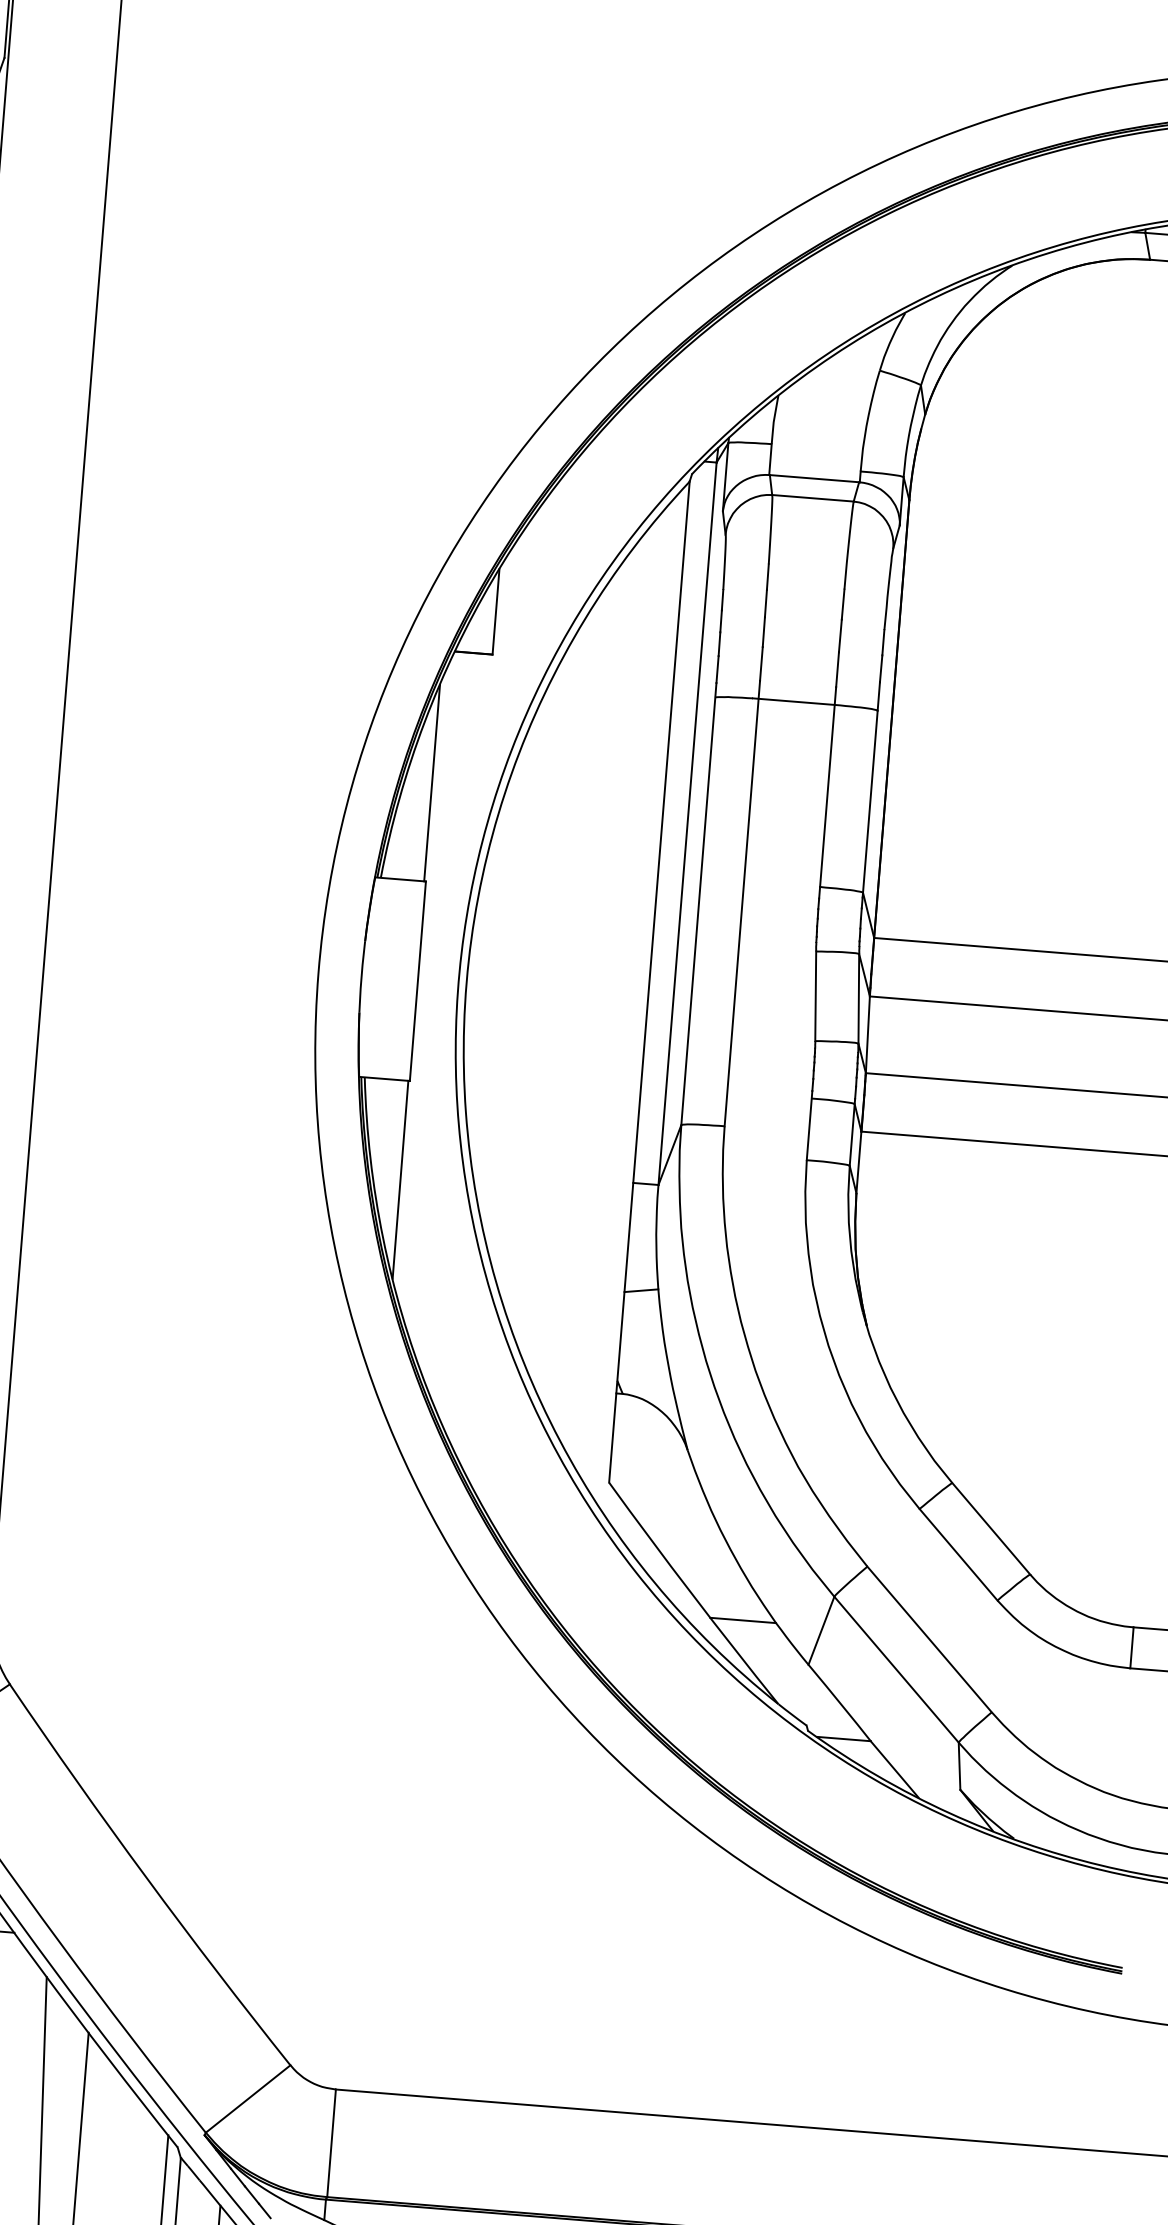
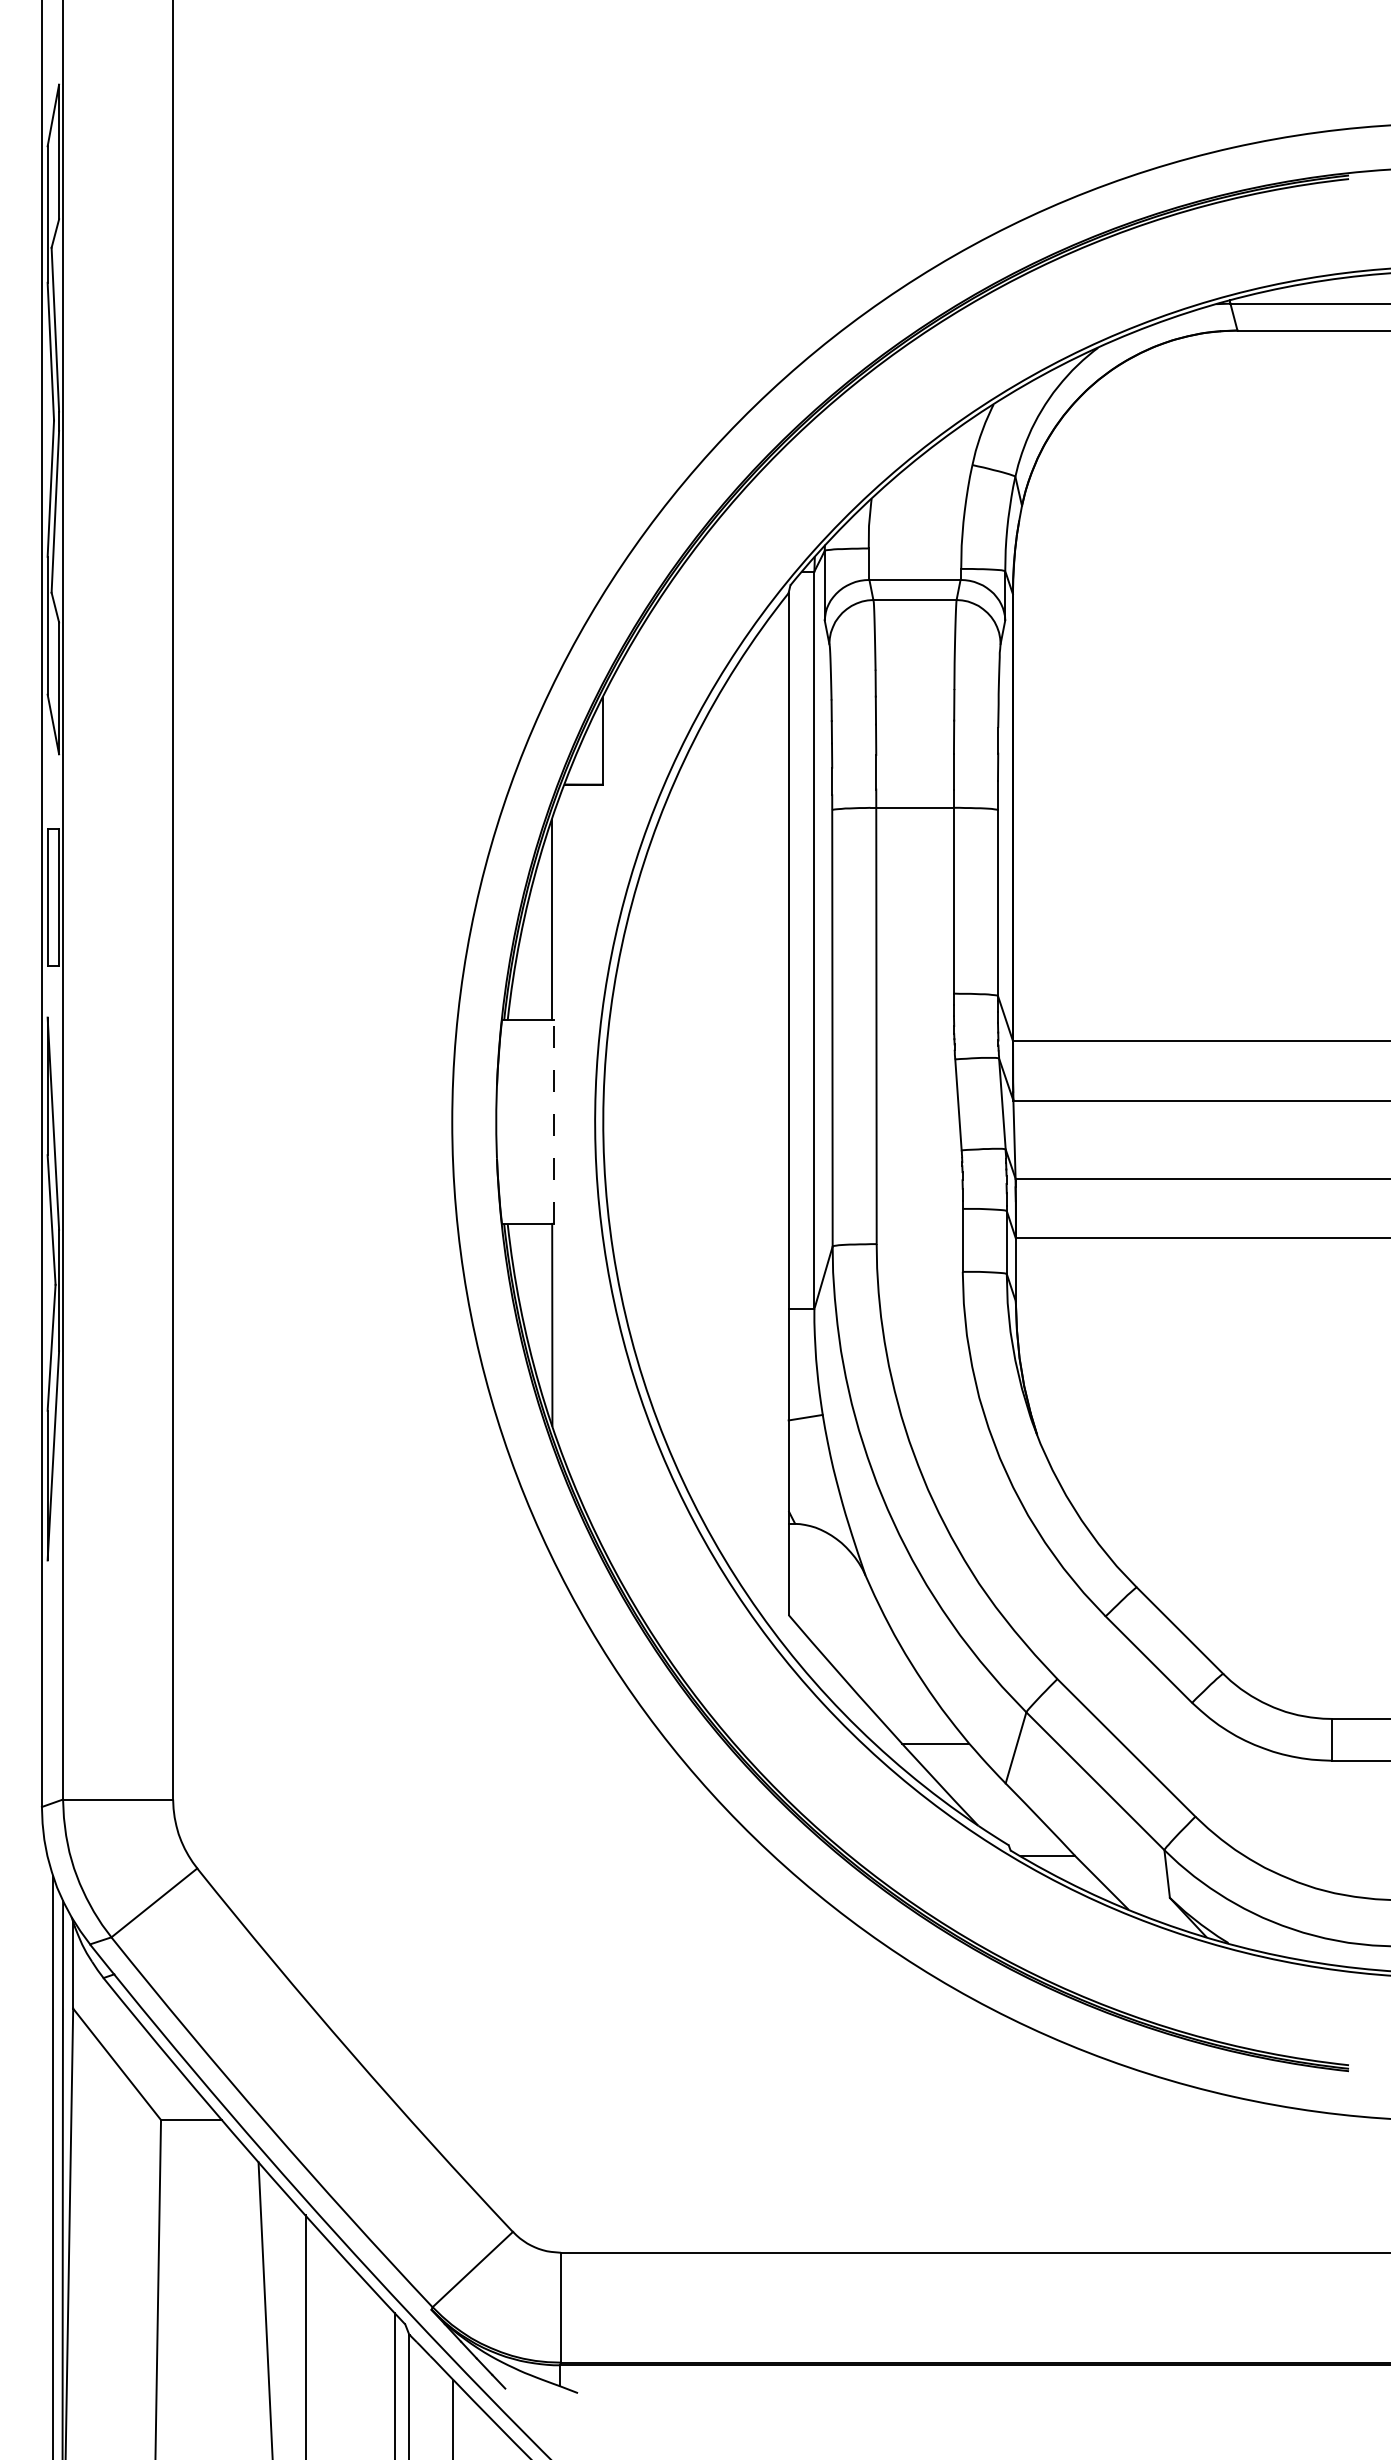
line: (417, 981) -> (553, 1122), solid -> dashed

